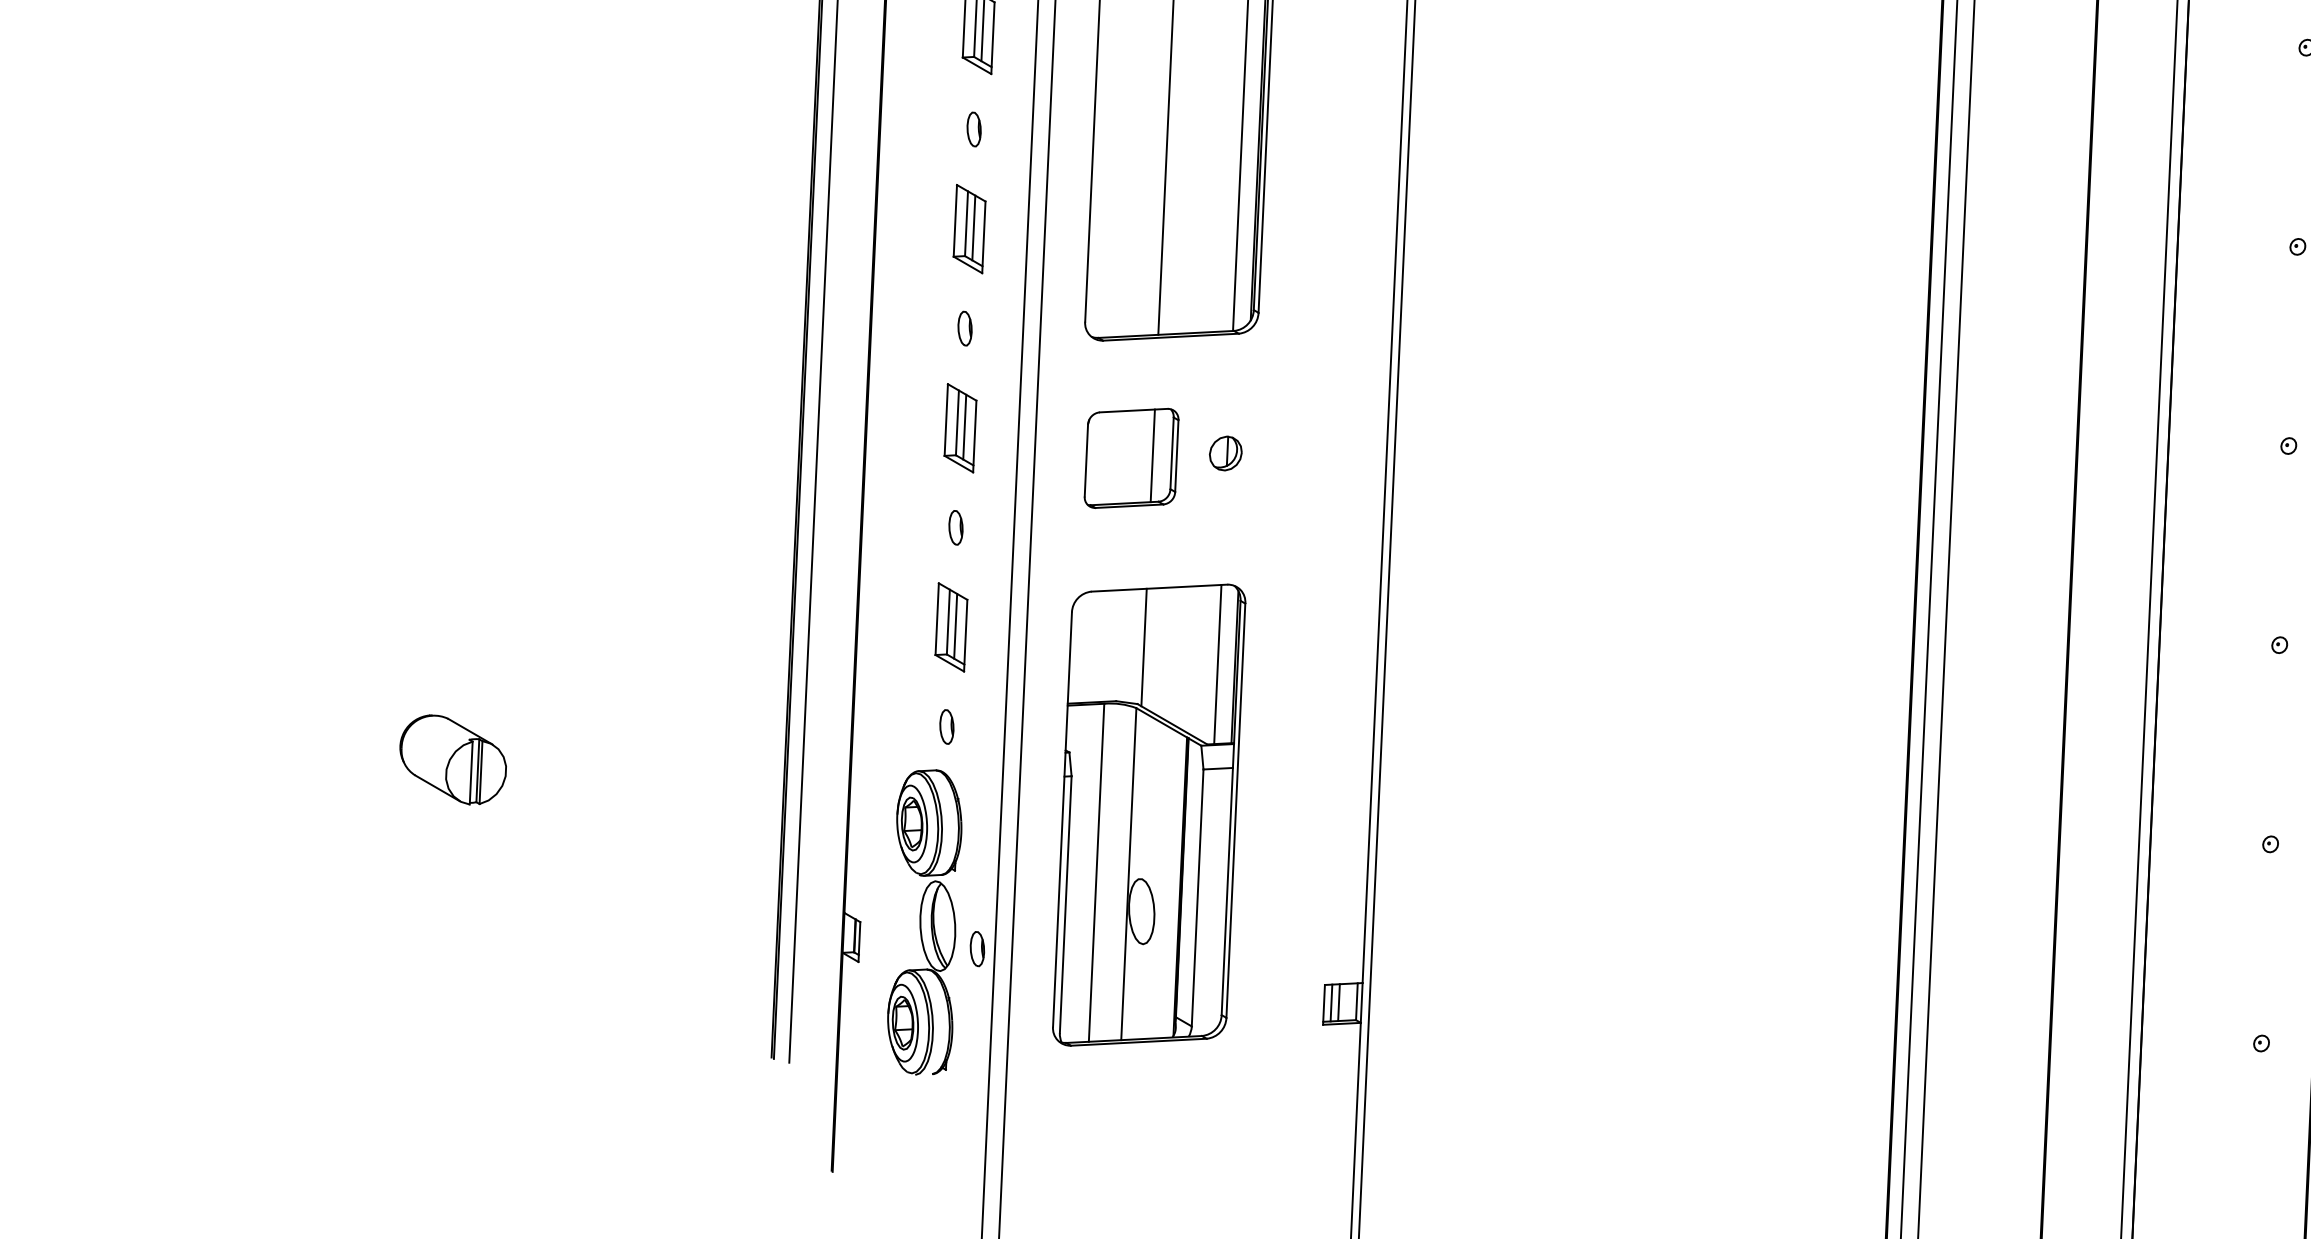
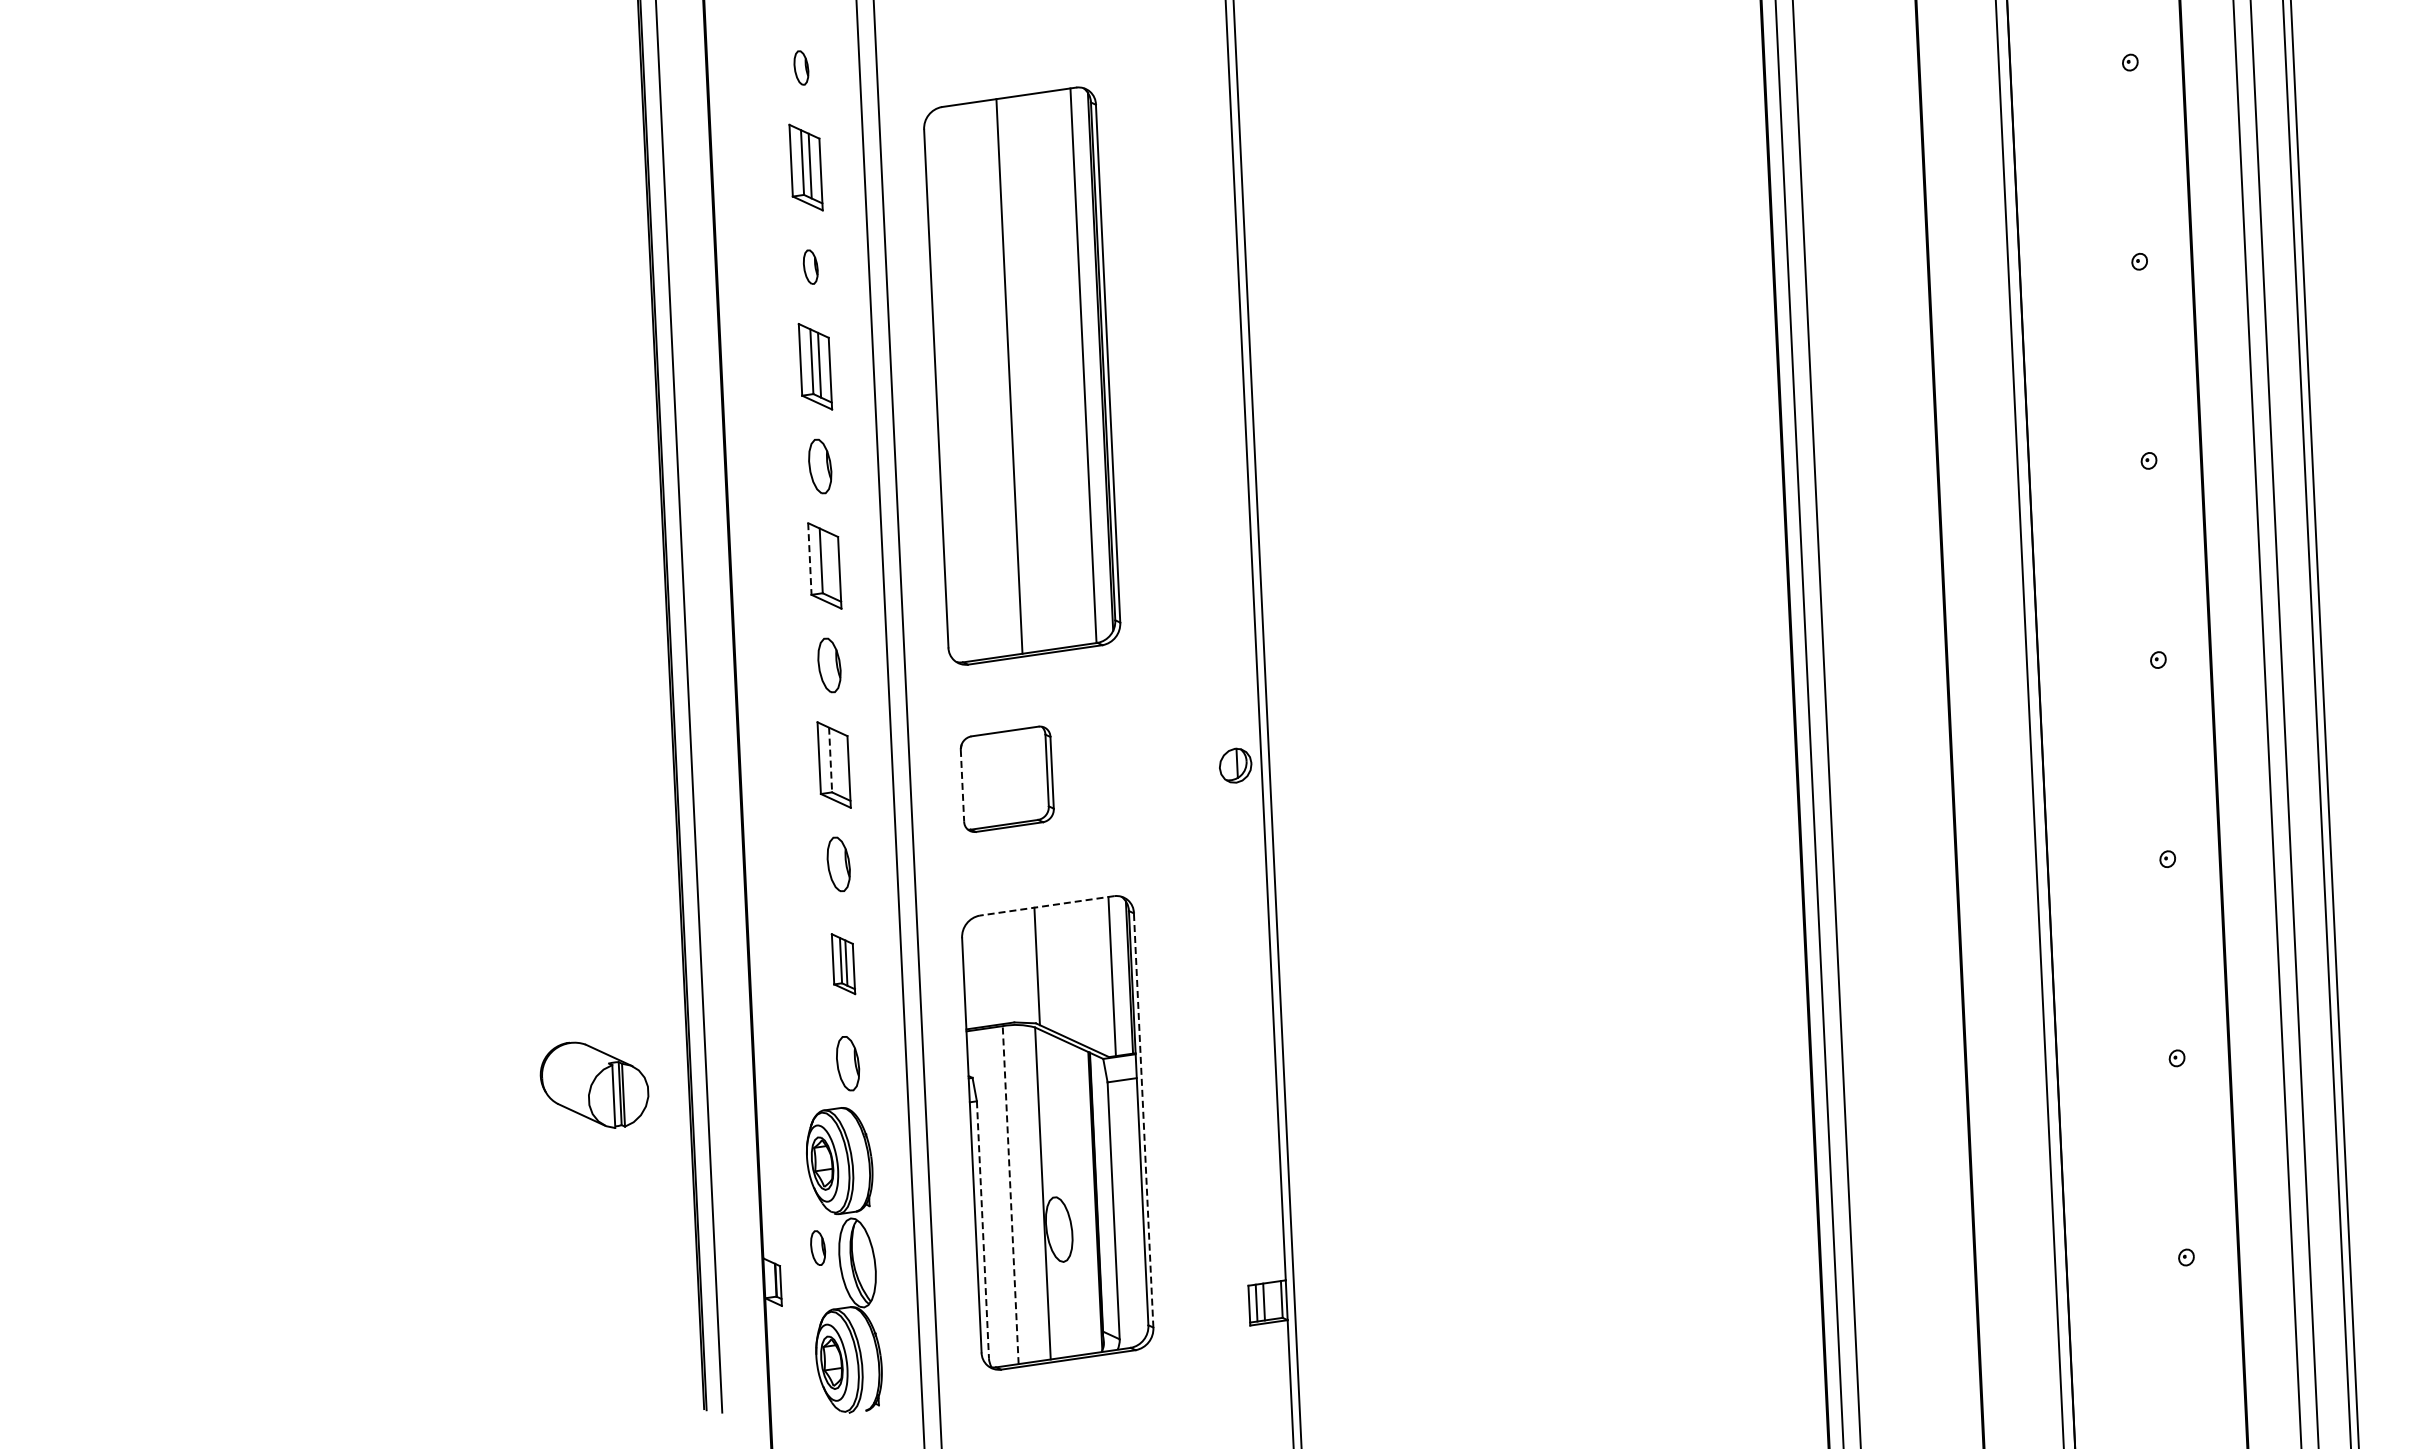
part: (973, 128) -> (819, 465), size x1.6
line: (954, 221) -> (809, 559), solid -> dashed
line: (973, 228) -> (828, 564), removed
part: (965, 328) -> (829, 665), size x1.6
line: (957, 423) -> (830, 760), solid -> dashed
line: (963, 427) -> (837, 763), removed
part: (1225, 453) -> (1235, 765), moved
line: (1153, 455) -> (1028, 774), removed
line: (1086, 460) -> (962, 785), solid -> dashed
part: (955, 527) -> (838, 864), size x1.6
line: (1159, 587) -> (1047, 905), solid -> dashed
part: (951, 626) -> (843, 963), size x0.7
part: (947, 726) -> (848, 1063), size x1.6
part: (453, 759) -> (594, 1084), moved
line: (1235, 809) -> (1143, 1119), solid -> dashed
line: (1096, 872) -> (1010, 1194), solid -> dashed
line: (1065, 904) -> (982, 1229), solid -> dashed
part: (977, 948) -> (818, 1247), moved

